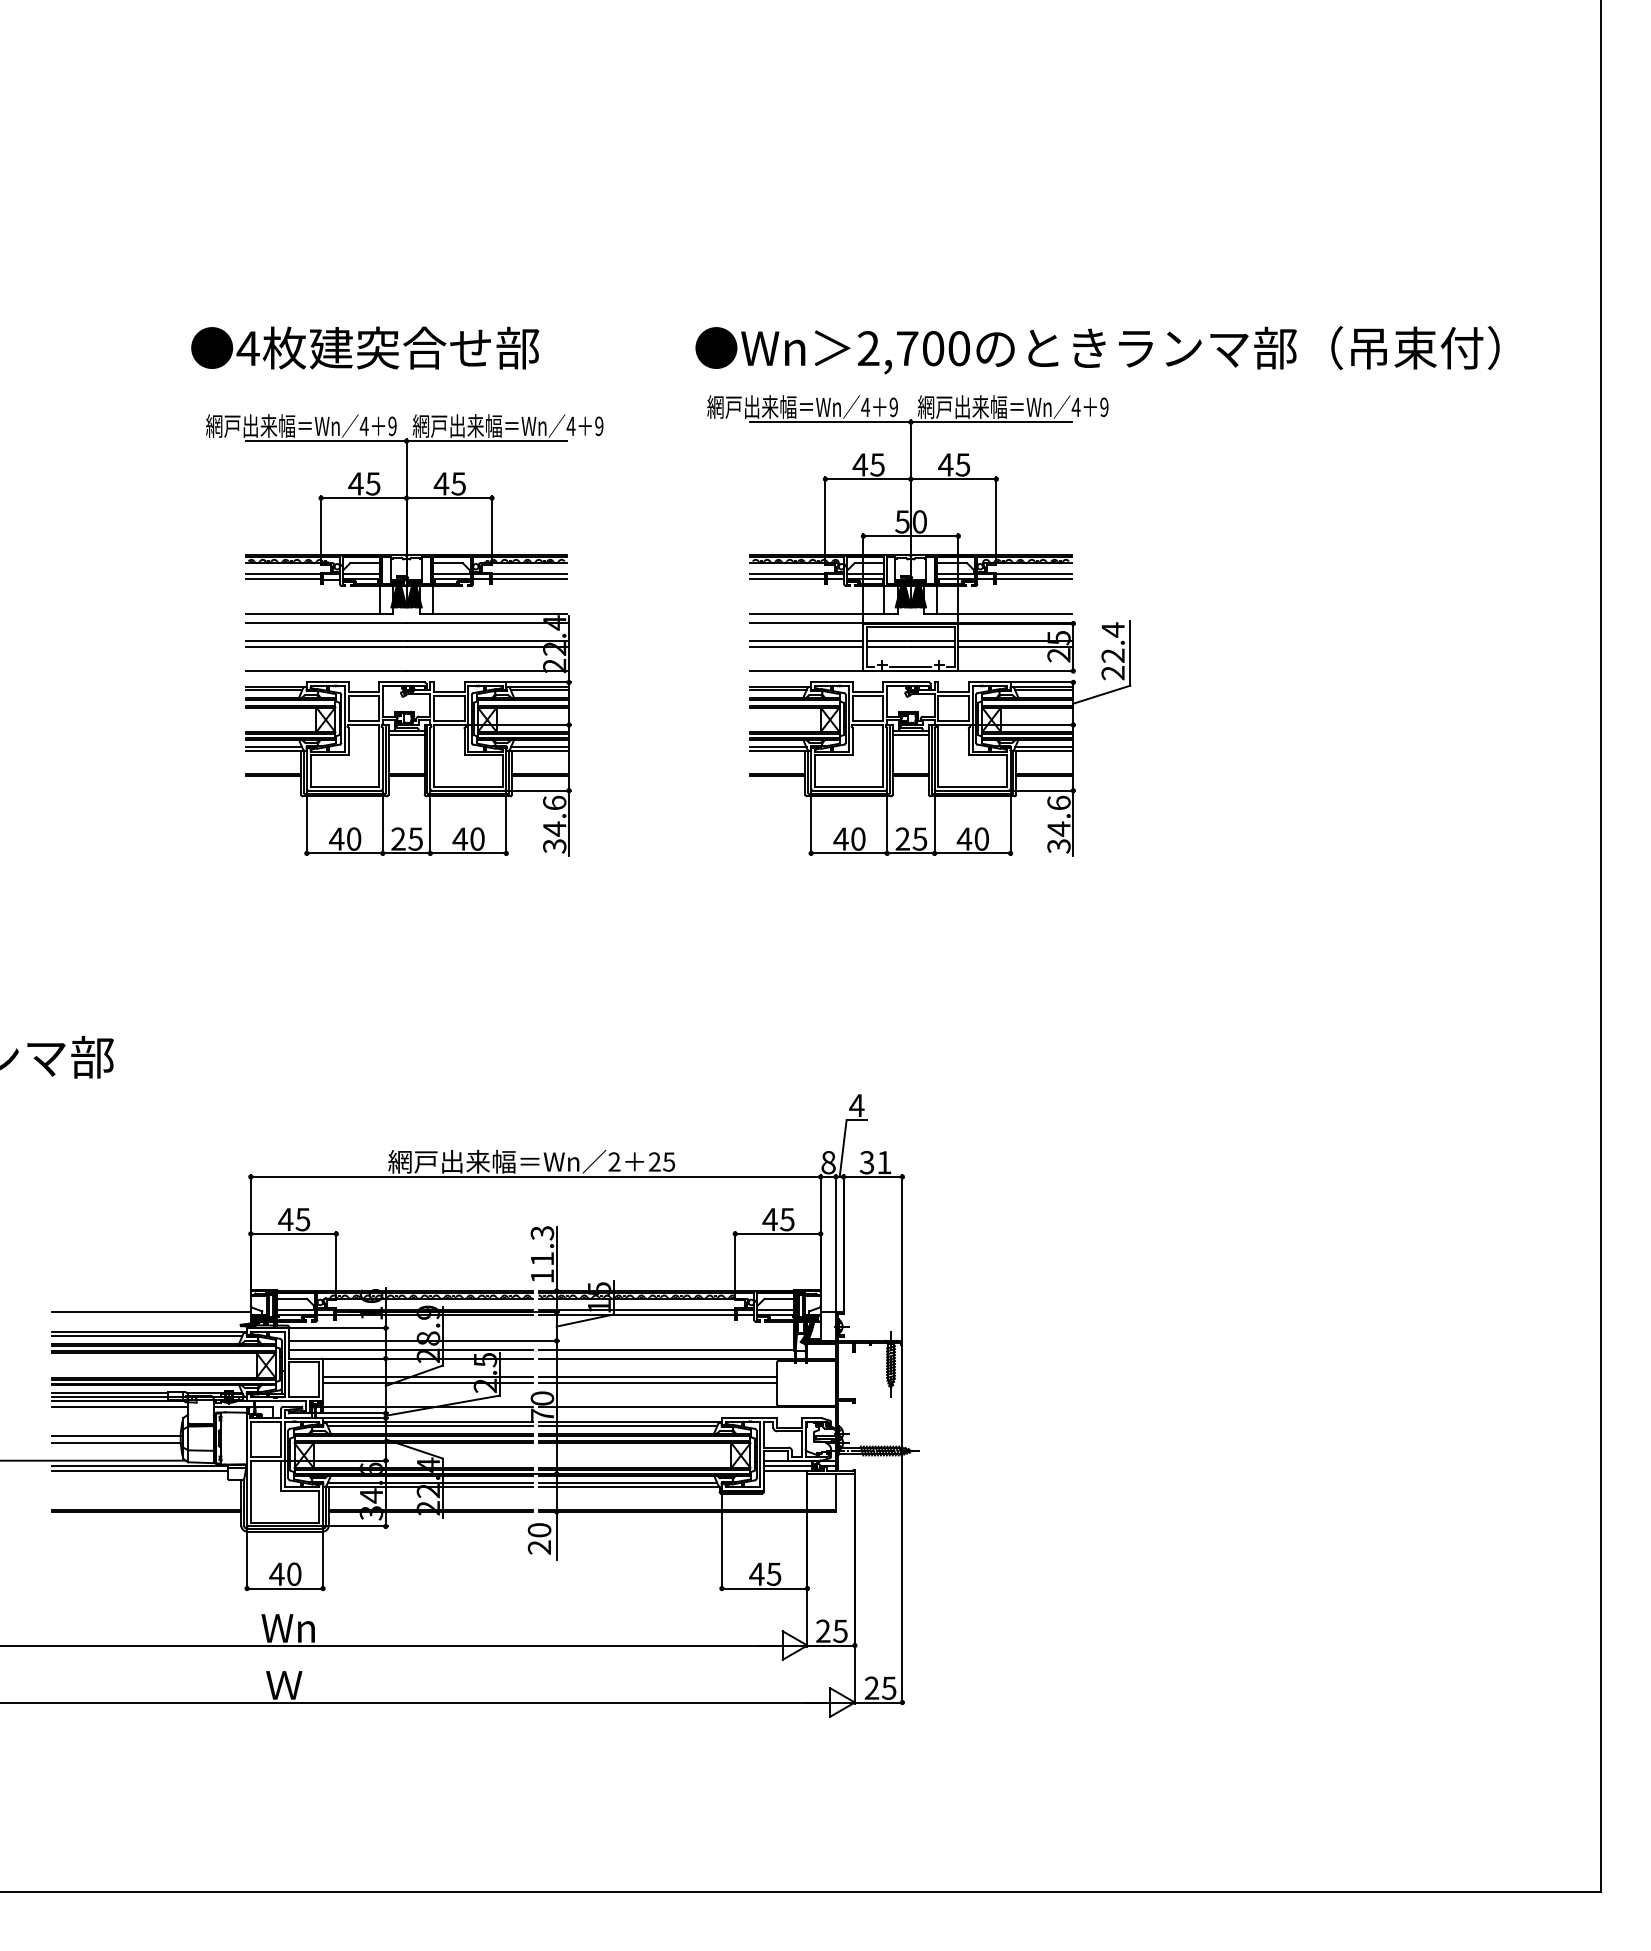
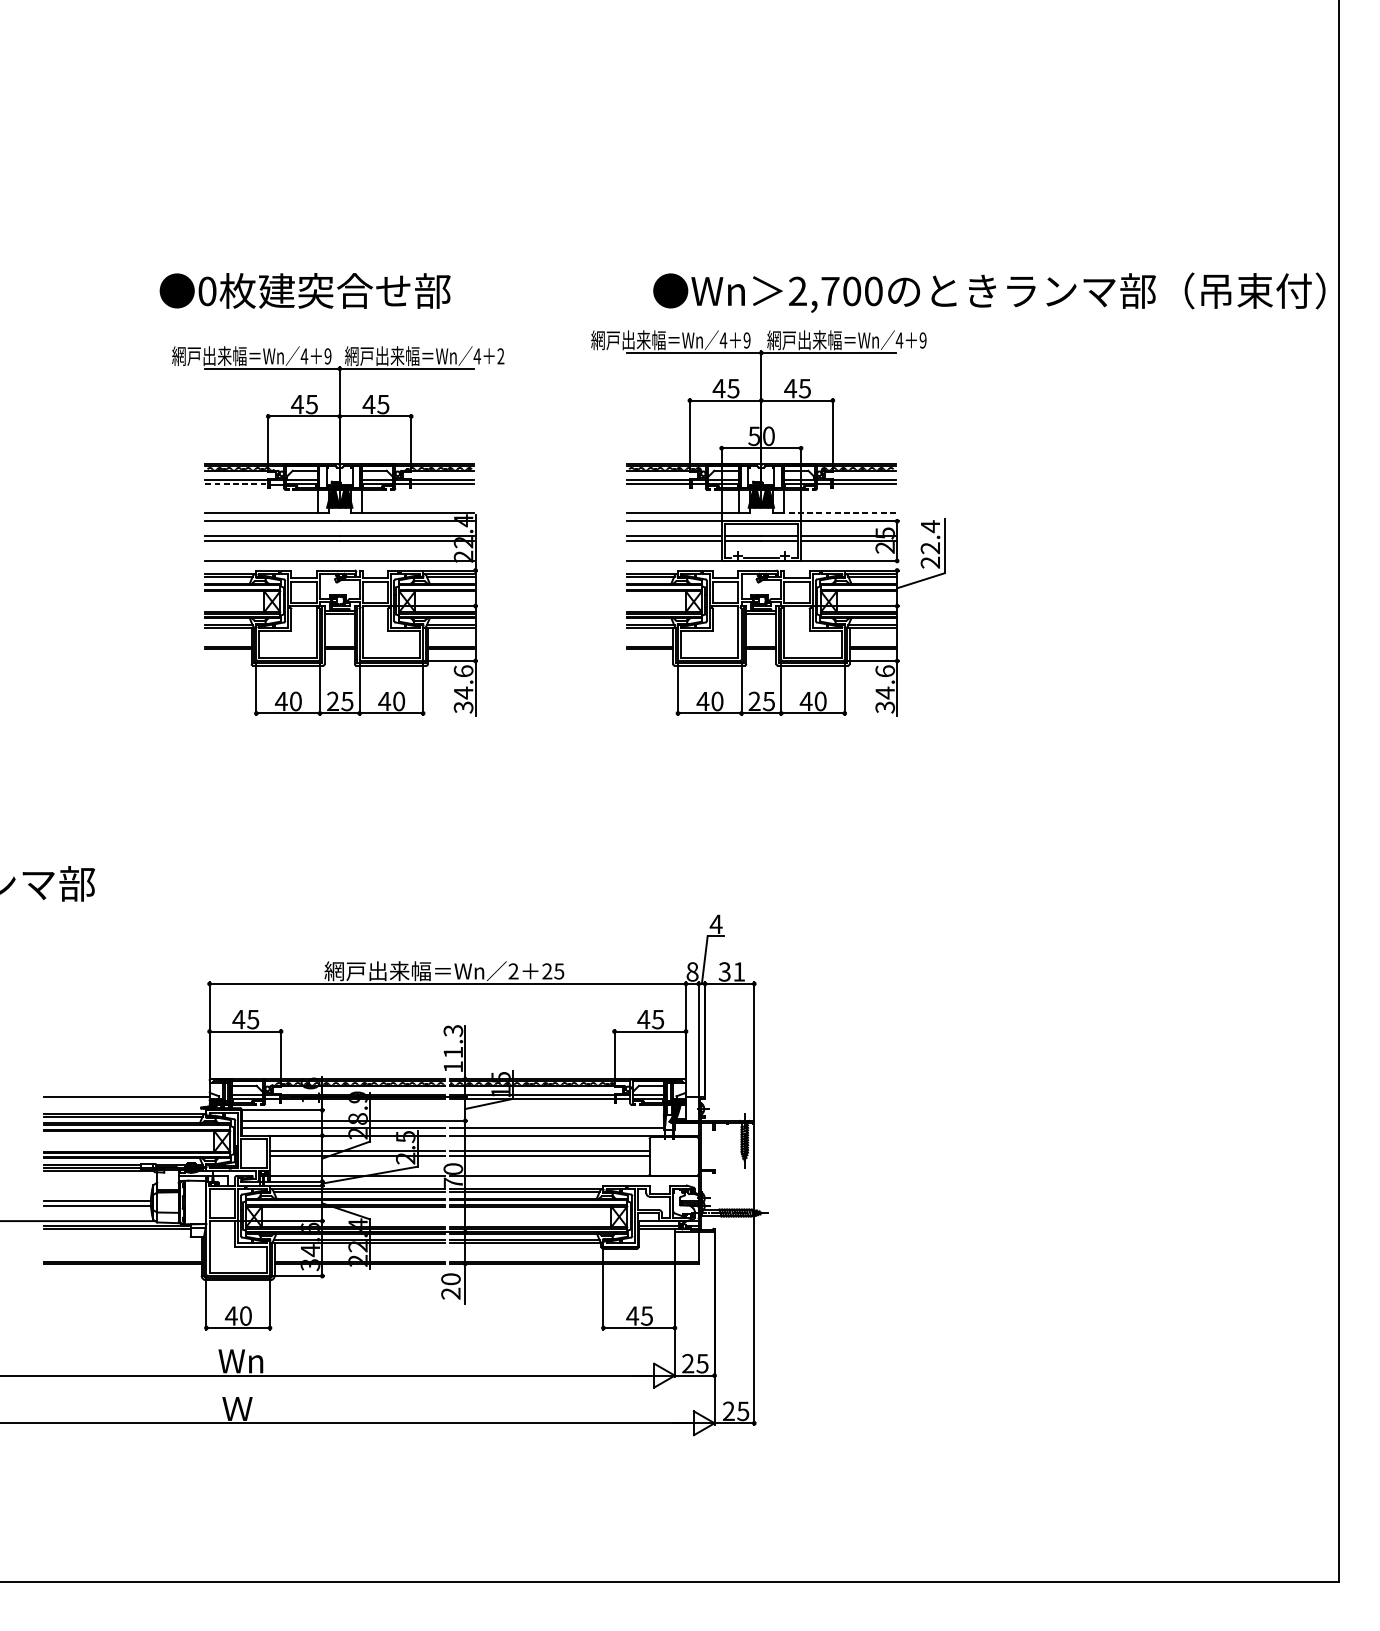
text: (247, 348) -> (206, 291), 4 -> 0
text: (1097, 350) -> (989, 293), moved
text: (599, 426) -> (501, 356), 9 -> 2
line: (283, 579) -> (236, 484), solid -> dashed
line: (1004, 614) -> (839, 513), solid -> dashed
line: (120, 1406) -> (100, 1175), removed

